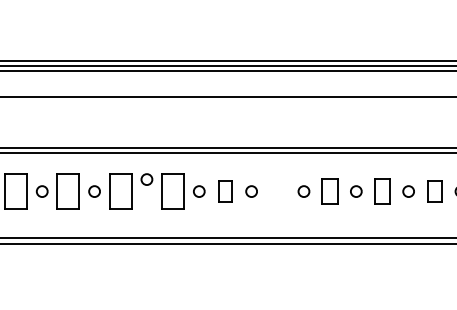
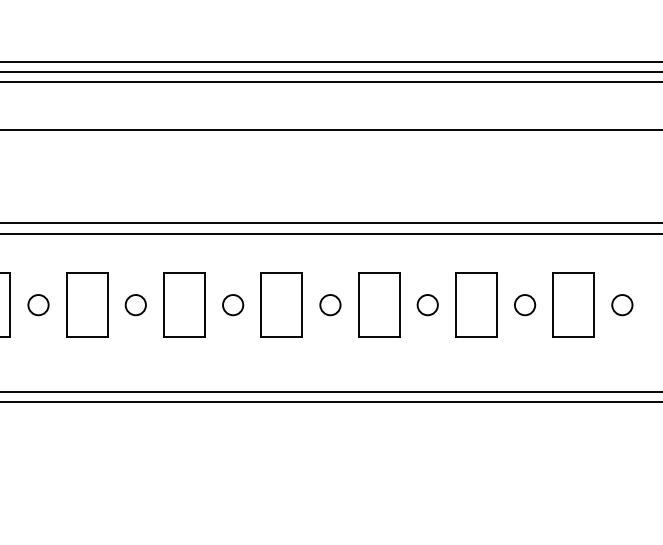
circle: (146, 179) -> (37, 304), moved
part: (224, 191) -> (182, 304), size x1.67
part: (277, 191) -> (281, 304), added
part: (329, 191) -> (377, 304), size x1.43
part: (382, 191) -> (476, 304), size x1.43
part: (434, 191) -> (573, 304), size x1.67

